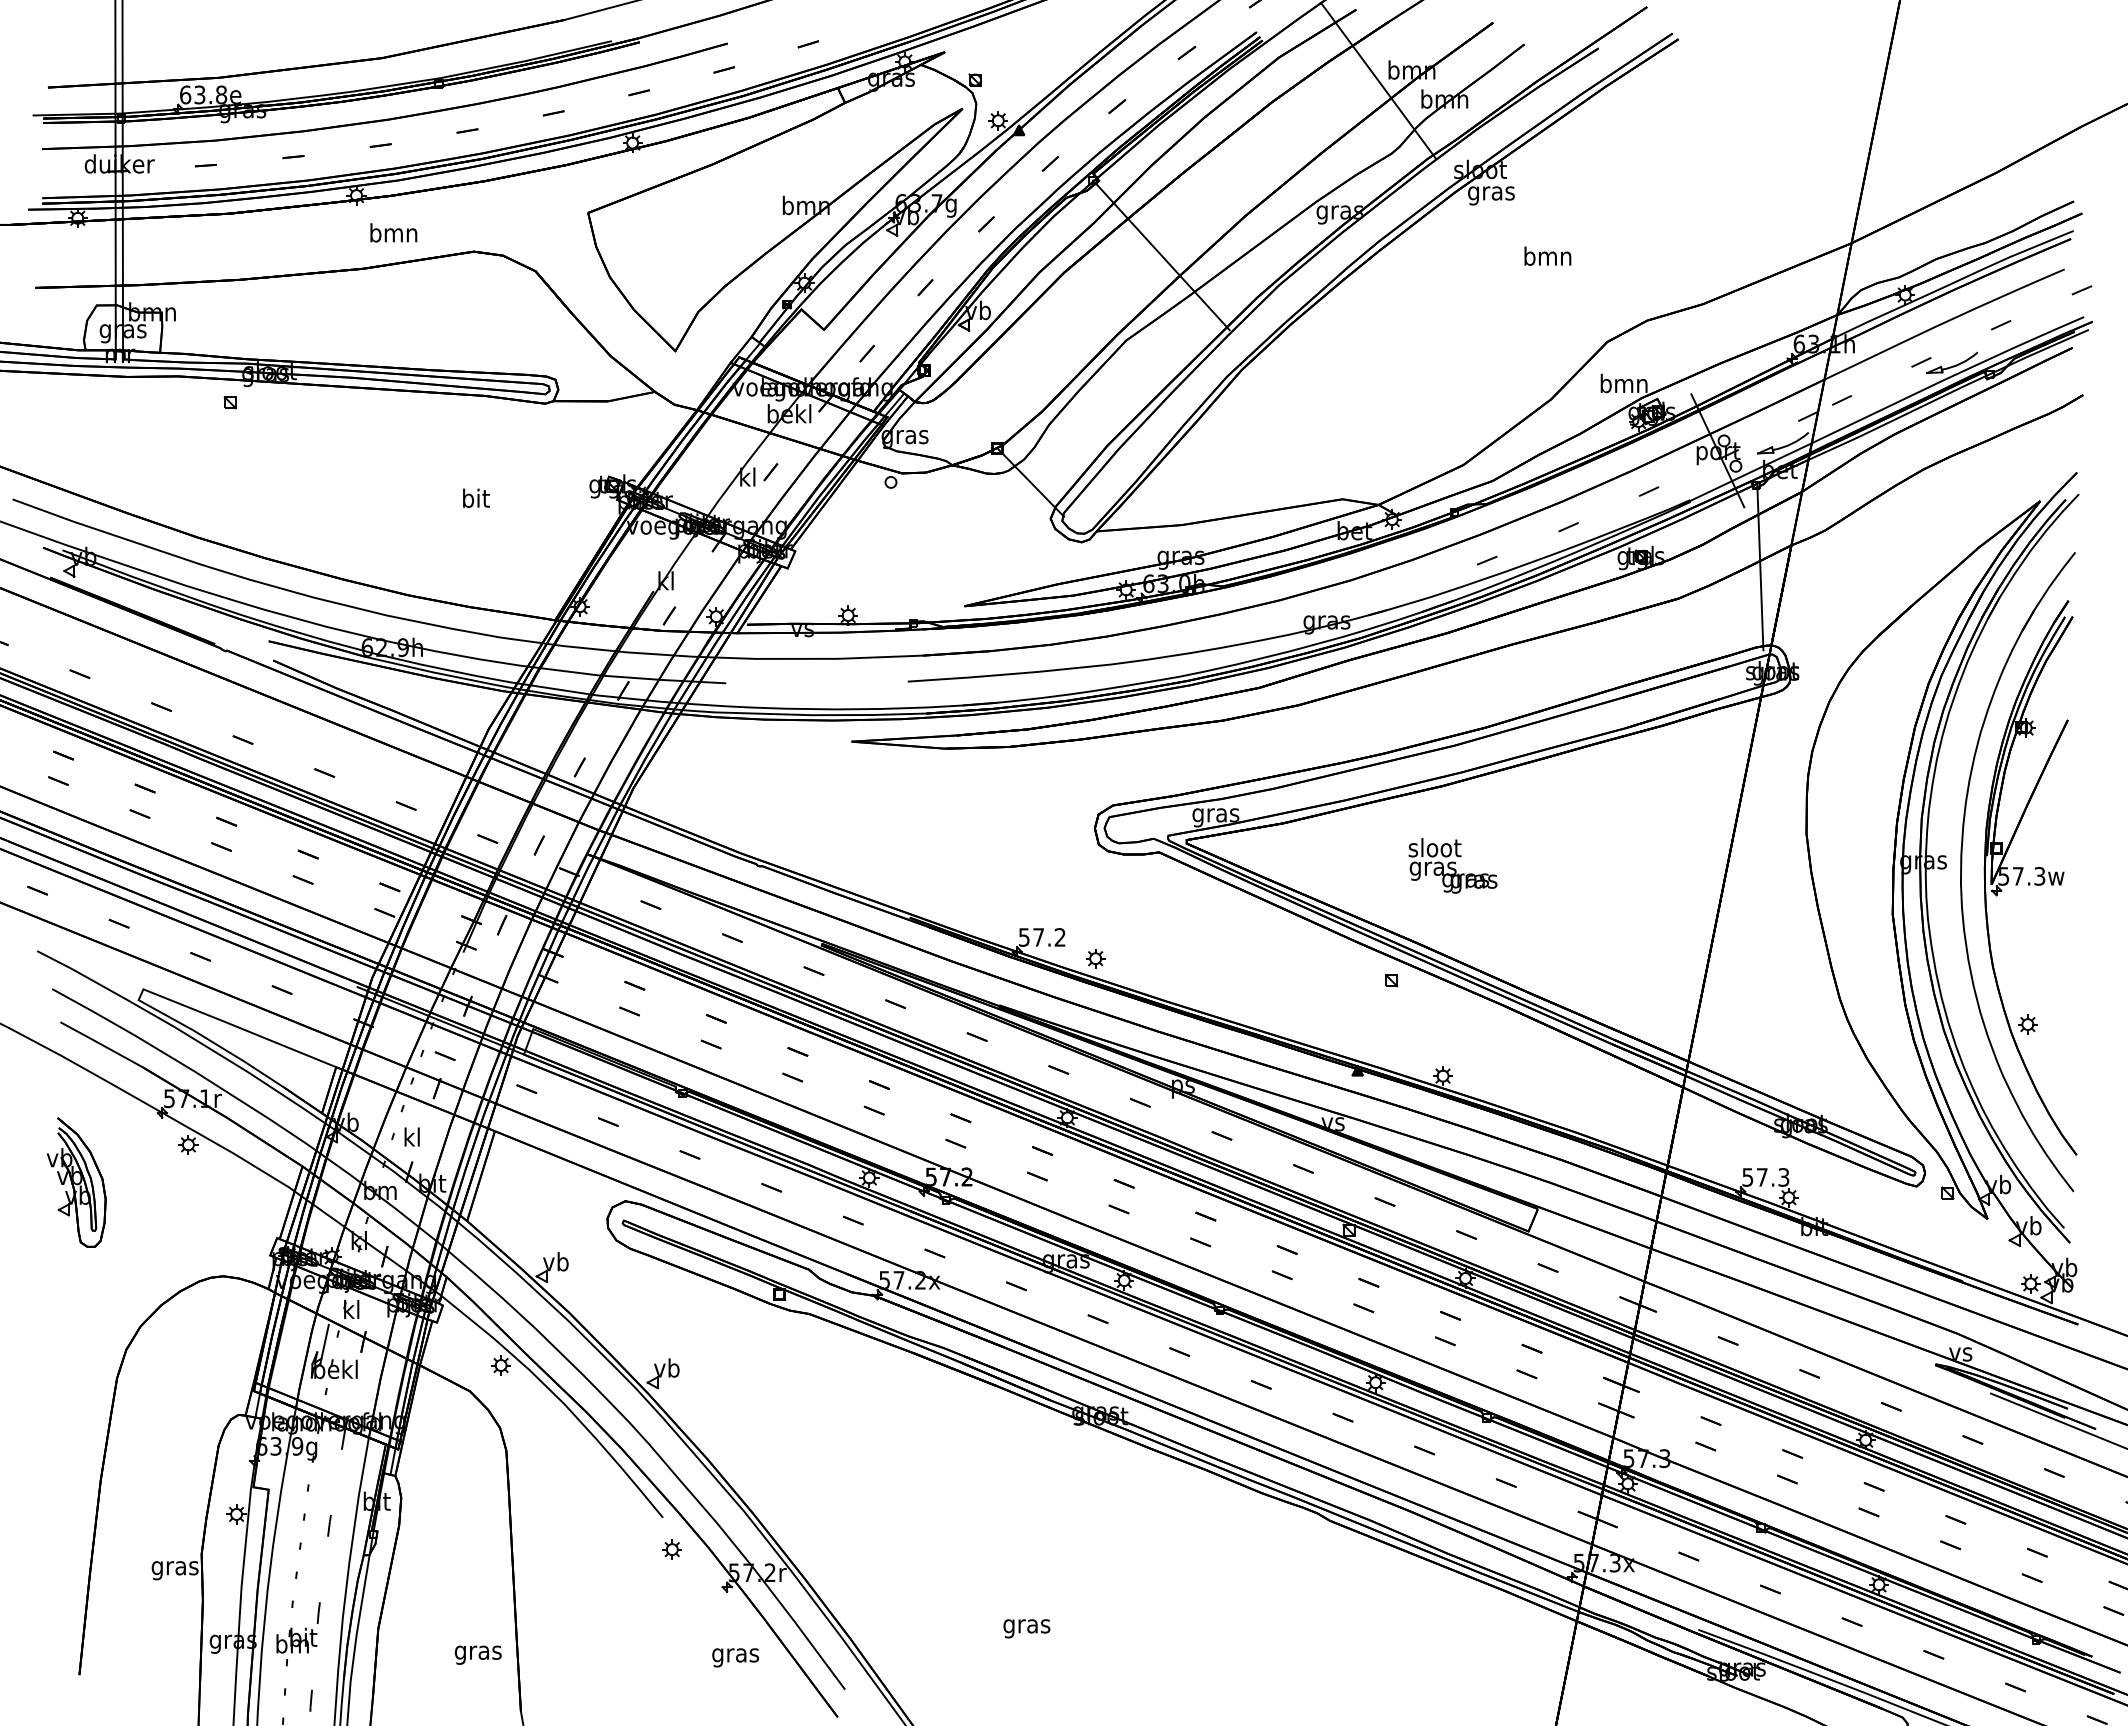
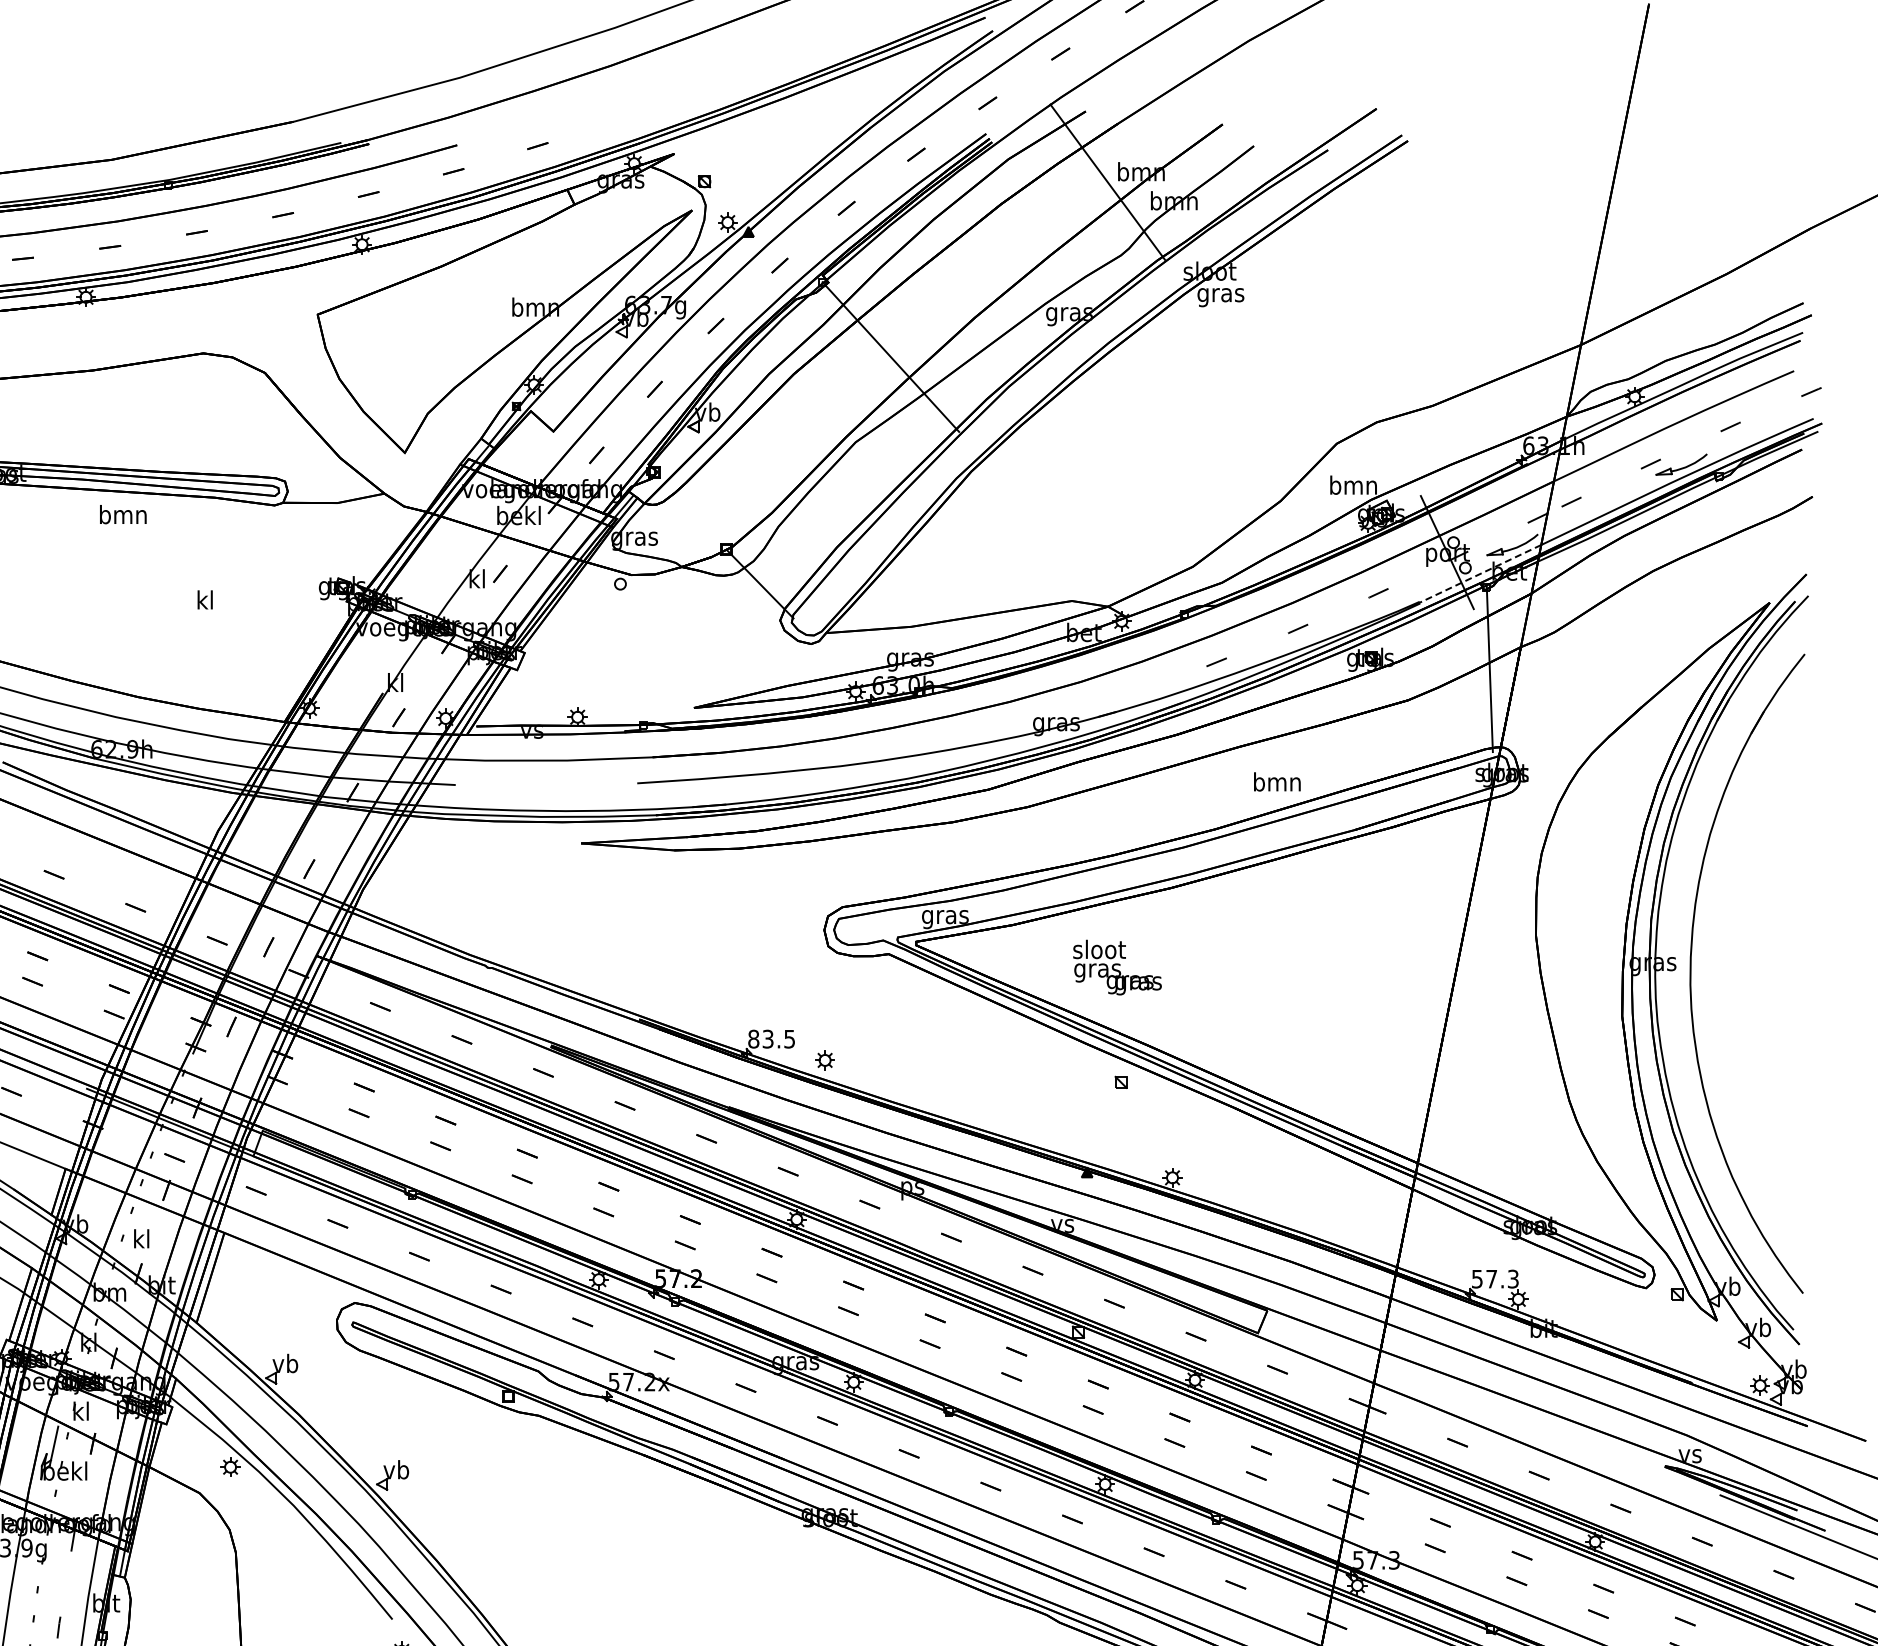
text: (393, 232) -> (122, 514), moved
text: (1547, 255) -> (1276, 781), moved
line: (1750, 472) -> (1479, 574), solid -> dashed
text: (476, 497) -> (205, 599), bit -> kl
text: (1452, 865) -> (1116, 967), moved
part: (2030, 877) -> (1759, 979), removed
text: (1041, 937) -> (770, 1039), 57.2 -> 83.5

